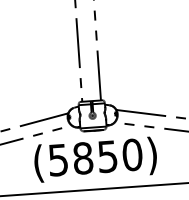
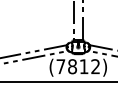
text: (95, 157) -> (78, 66), (5850) -> (7812)

